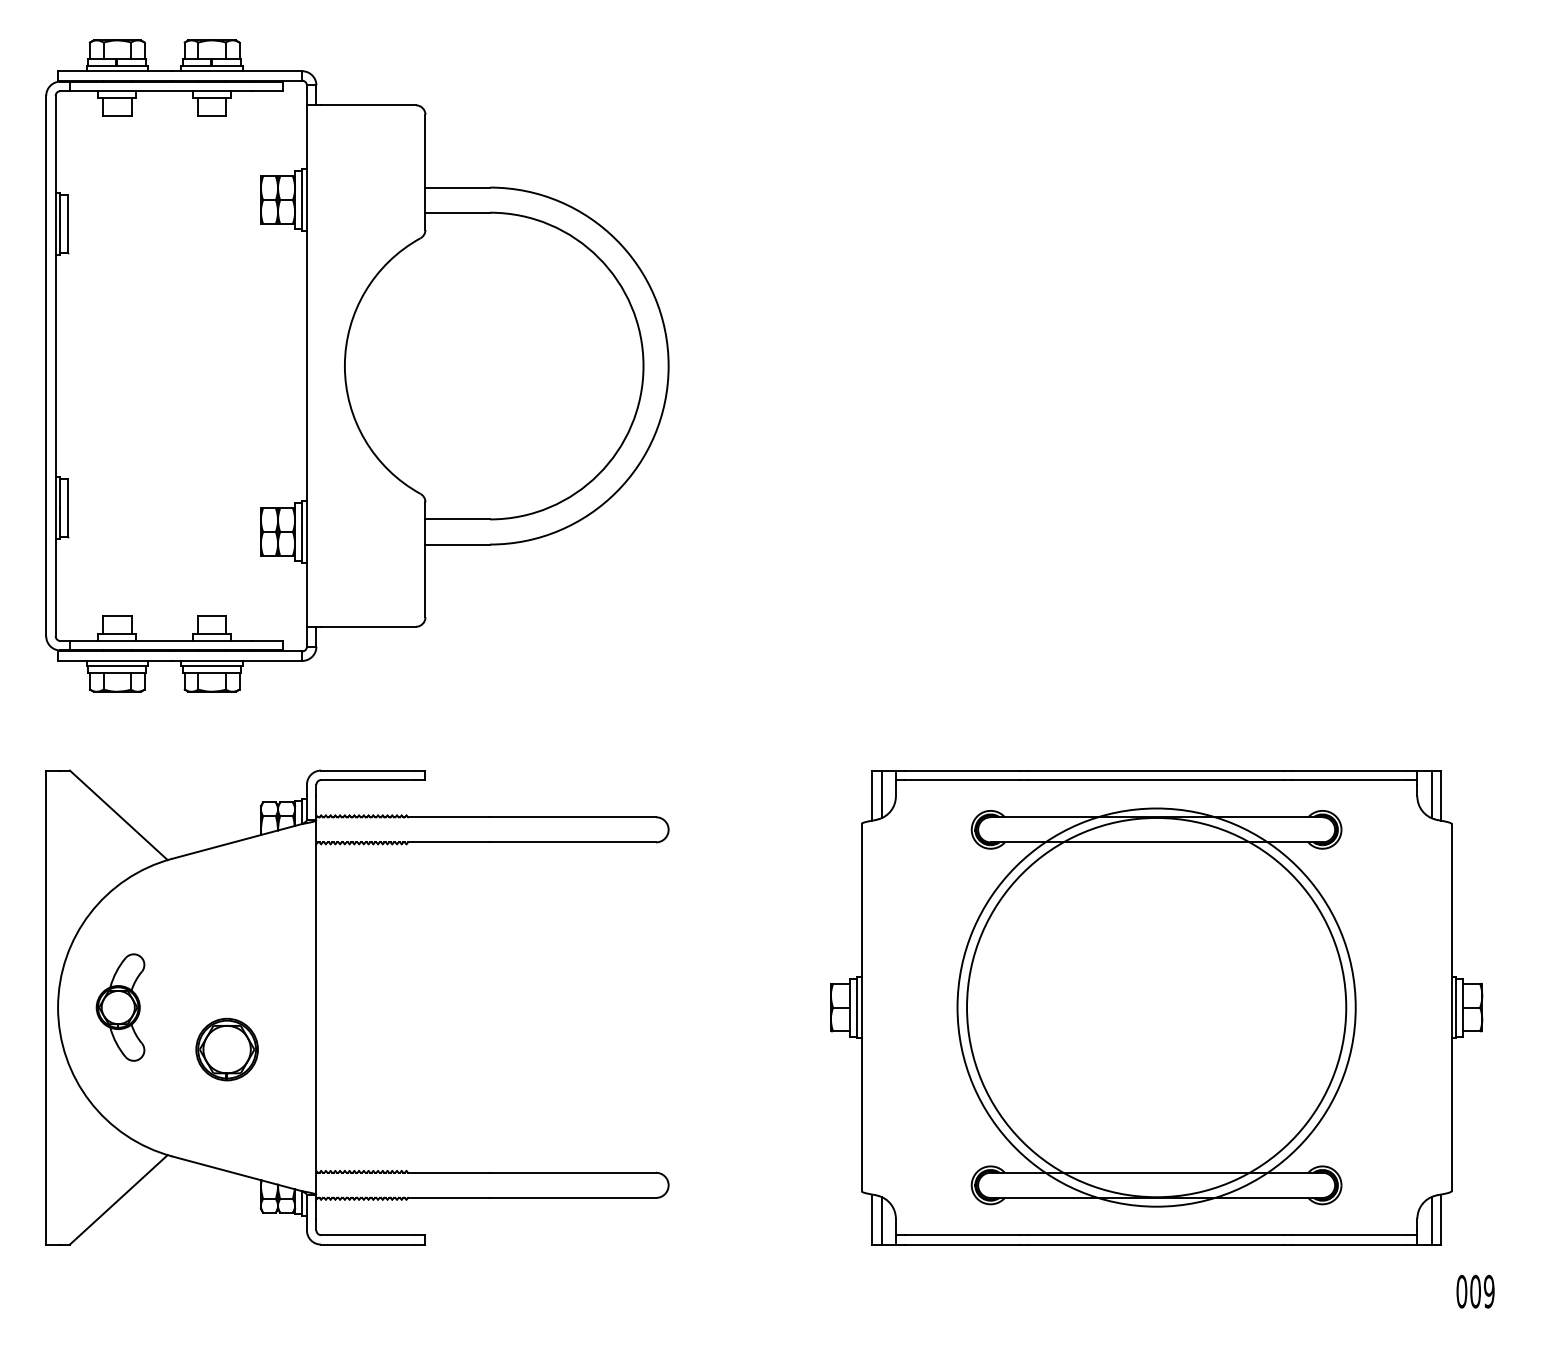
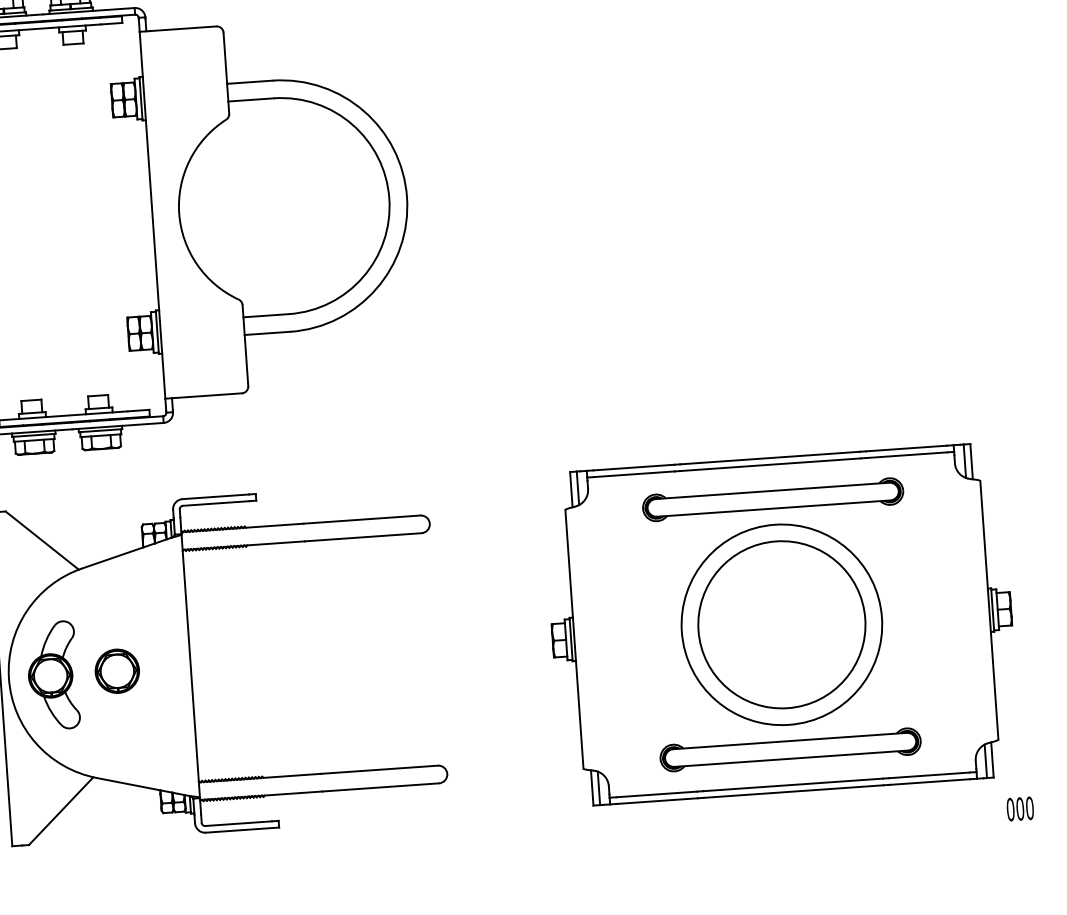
part: (120, 1007) -> (52, 675), size x1.43
circle: (1156, 1007) -> (781, 624), size x0.62
circle: (1156, 1007) -> (781, 624), size x0.71
part: (226, 1049) -> (116, 671), moved
text: (1488, 1291) -> (1029, 808), 009 -> 000

